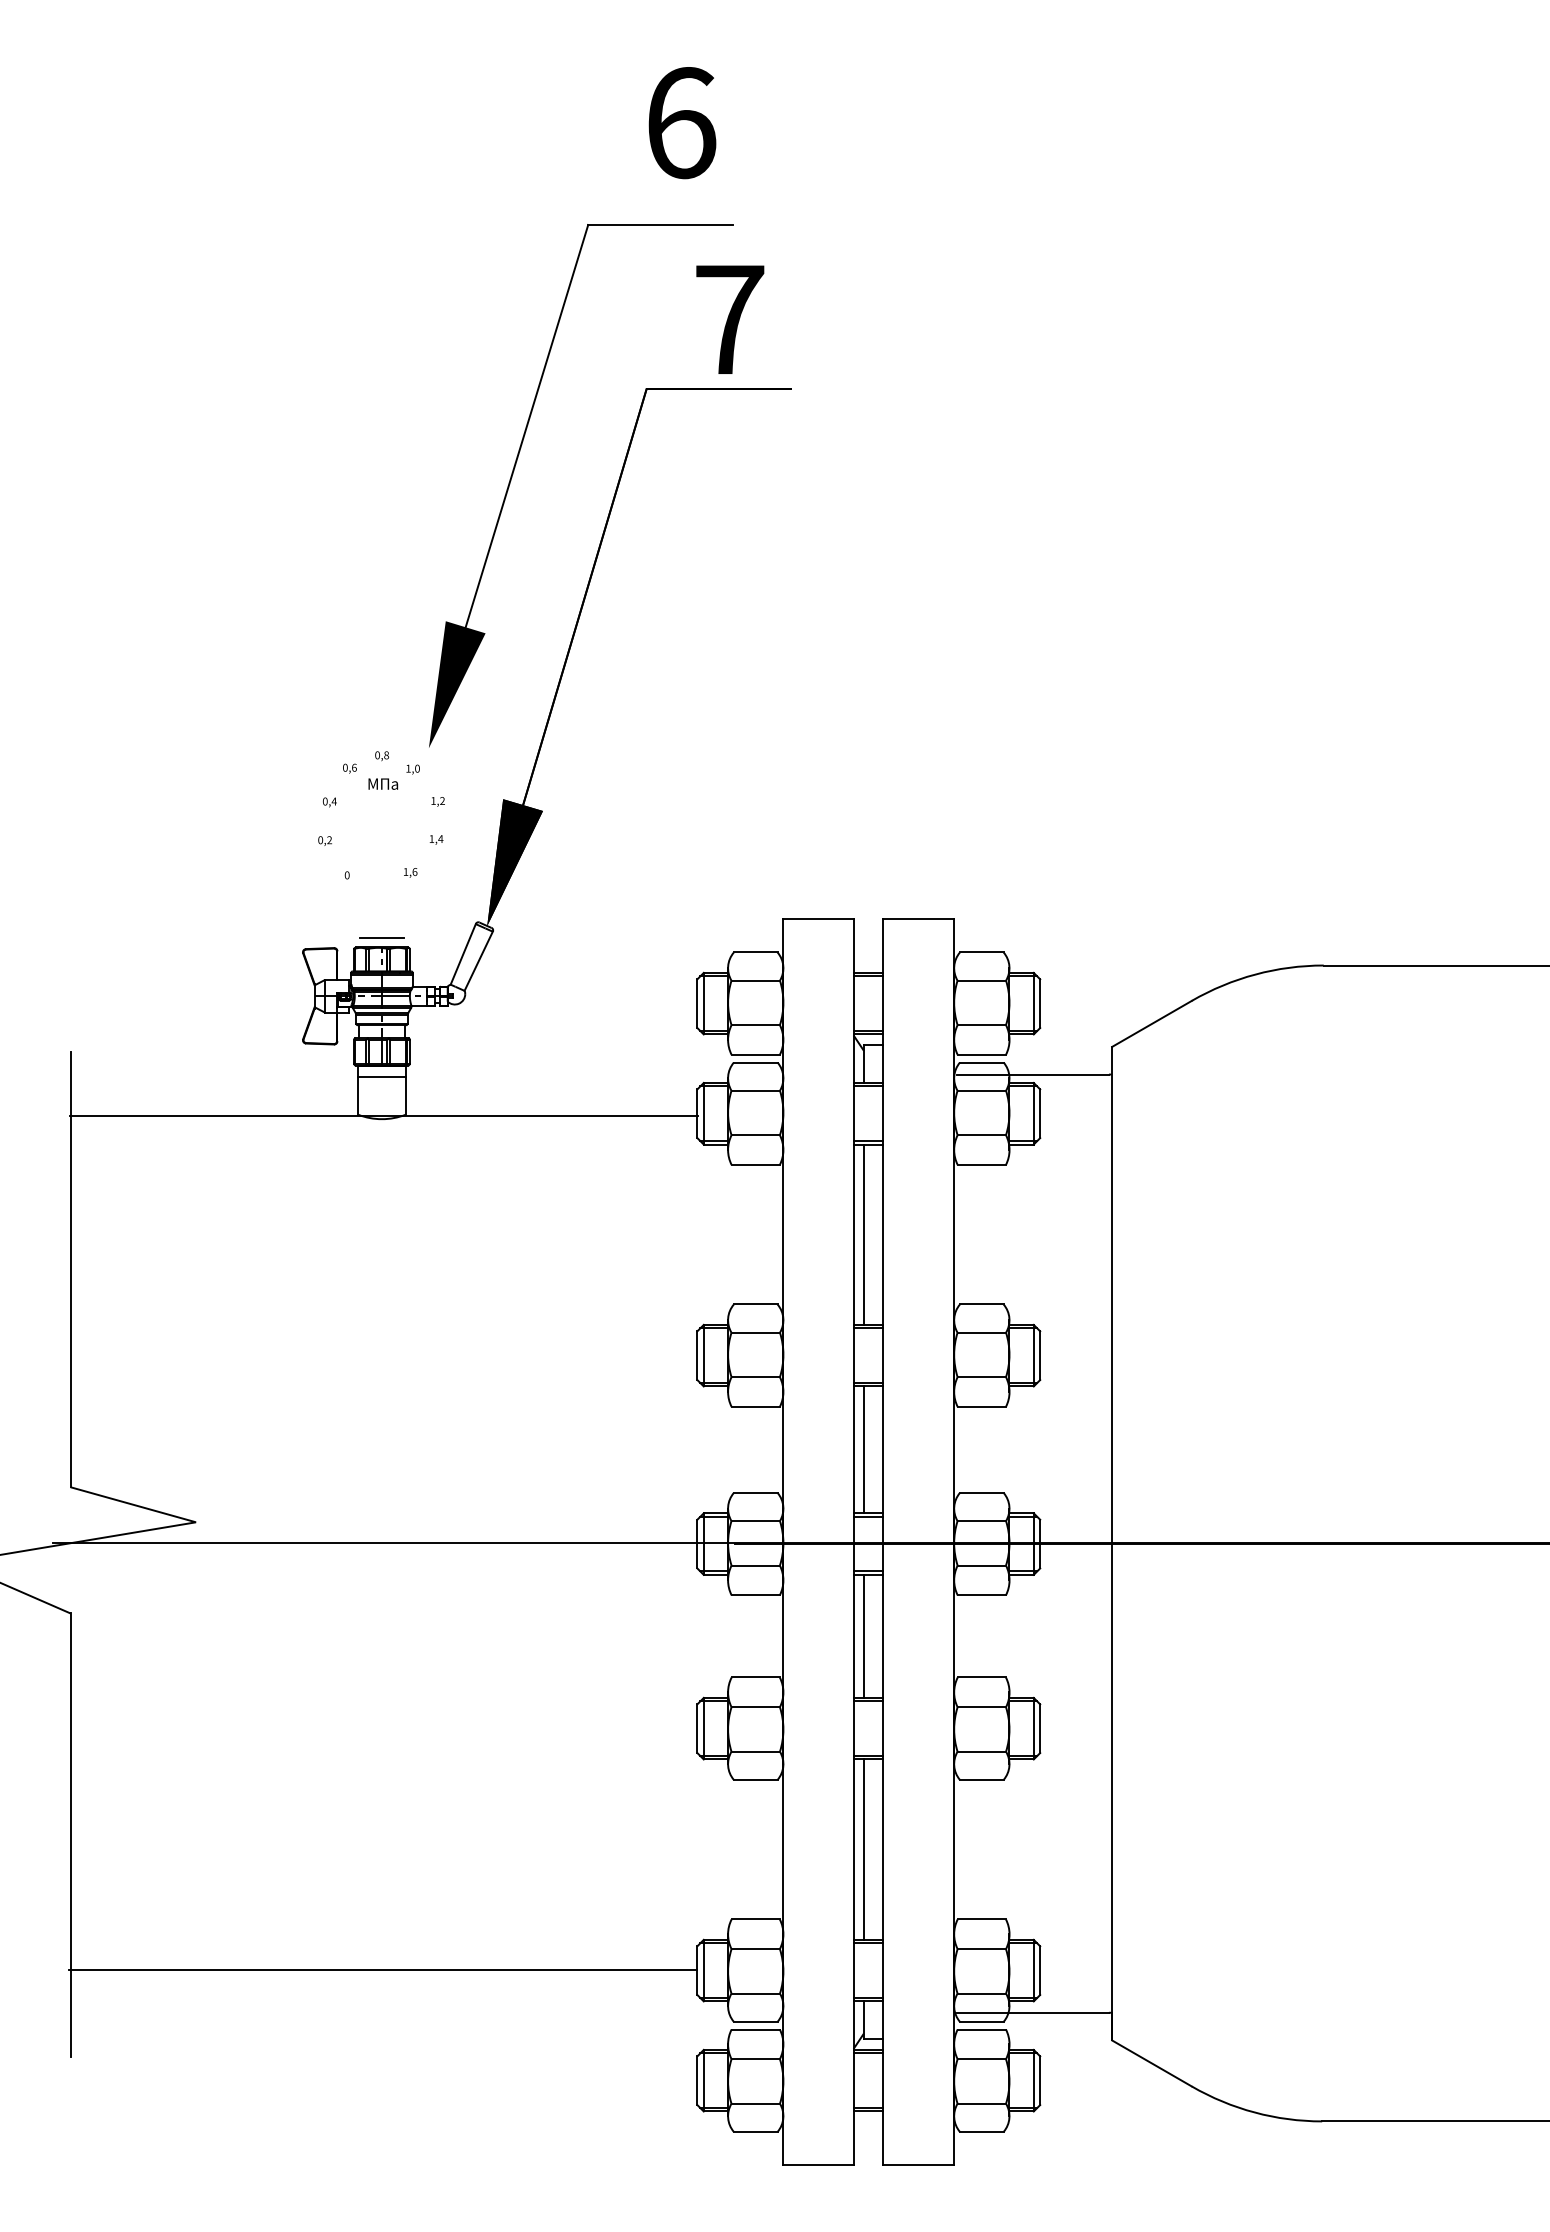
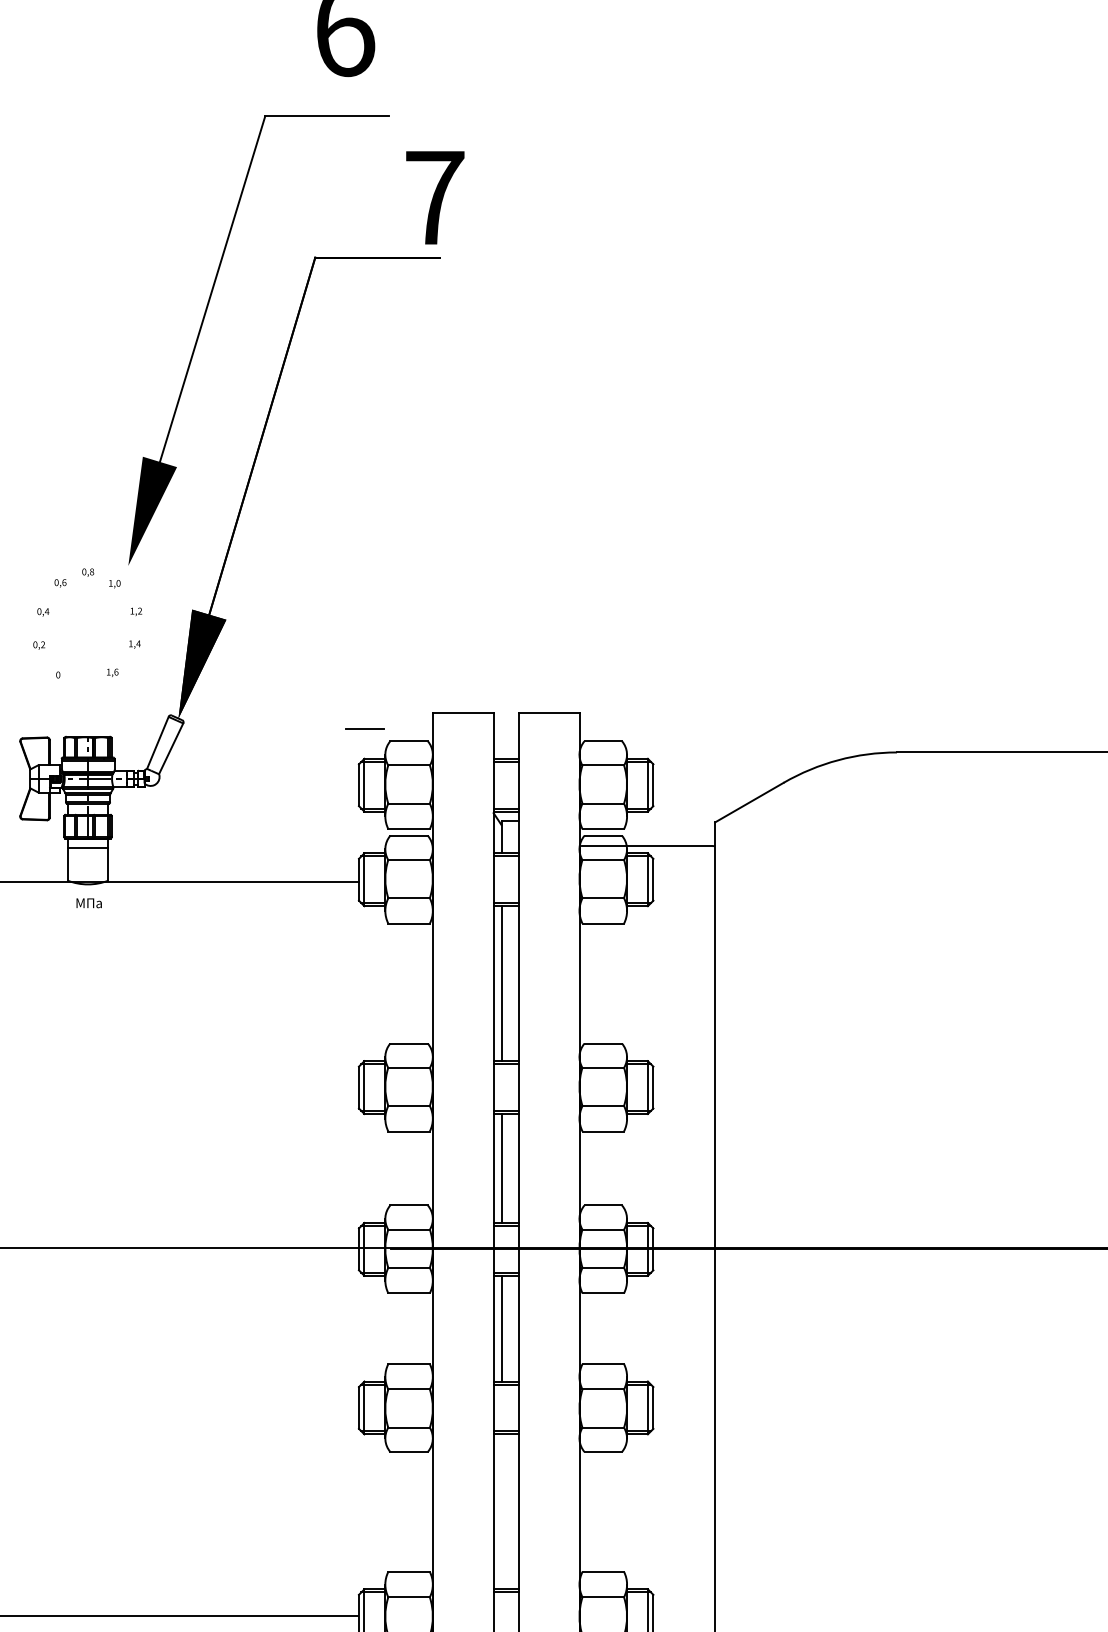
text: (730, 319) -> (435, 197), moved
text: (383, 783) -> (89, 902), moved
line: (381, 937) -> (364, 728), moved
line: (863, 1849) -> (501, 1511), removed

